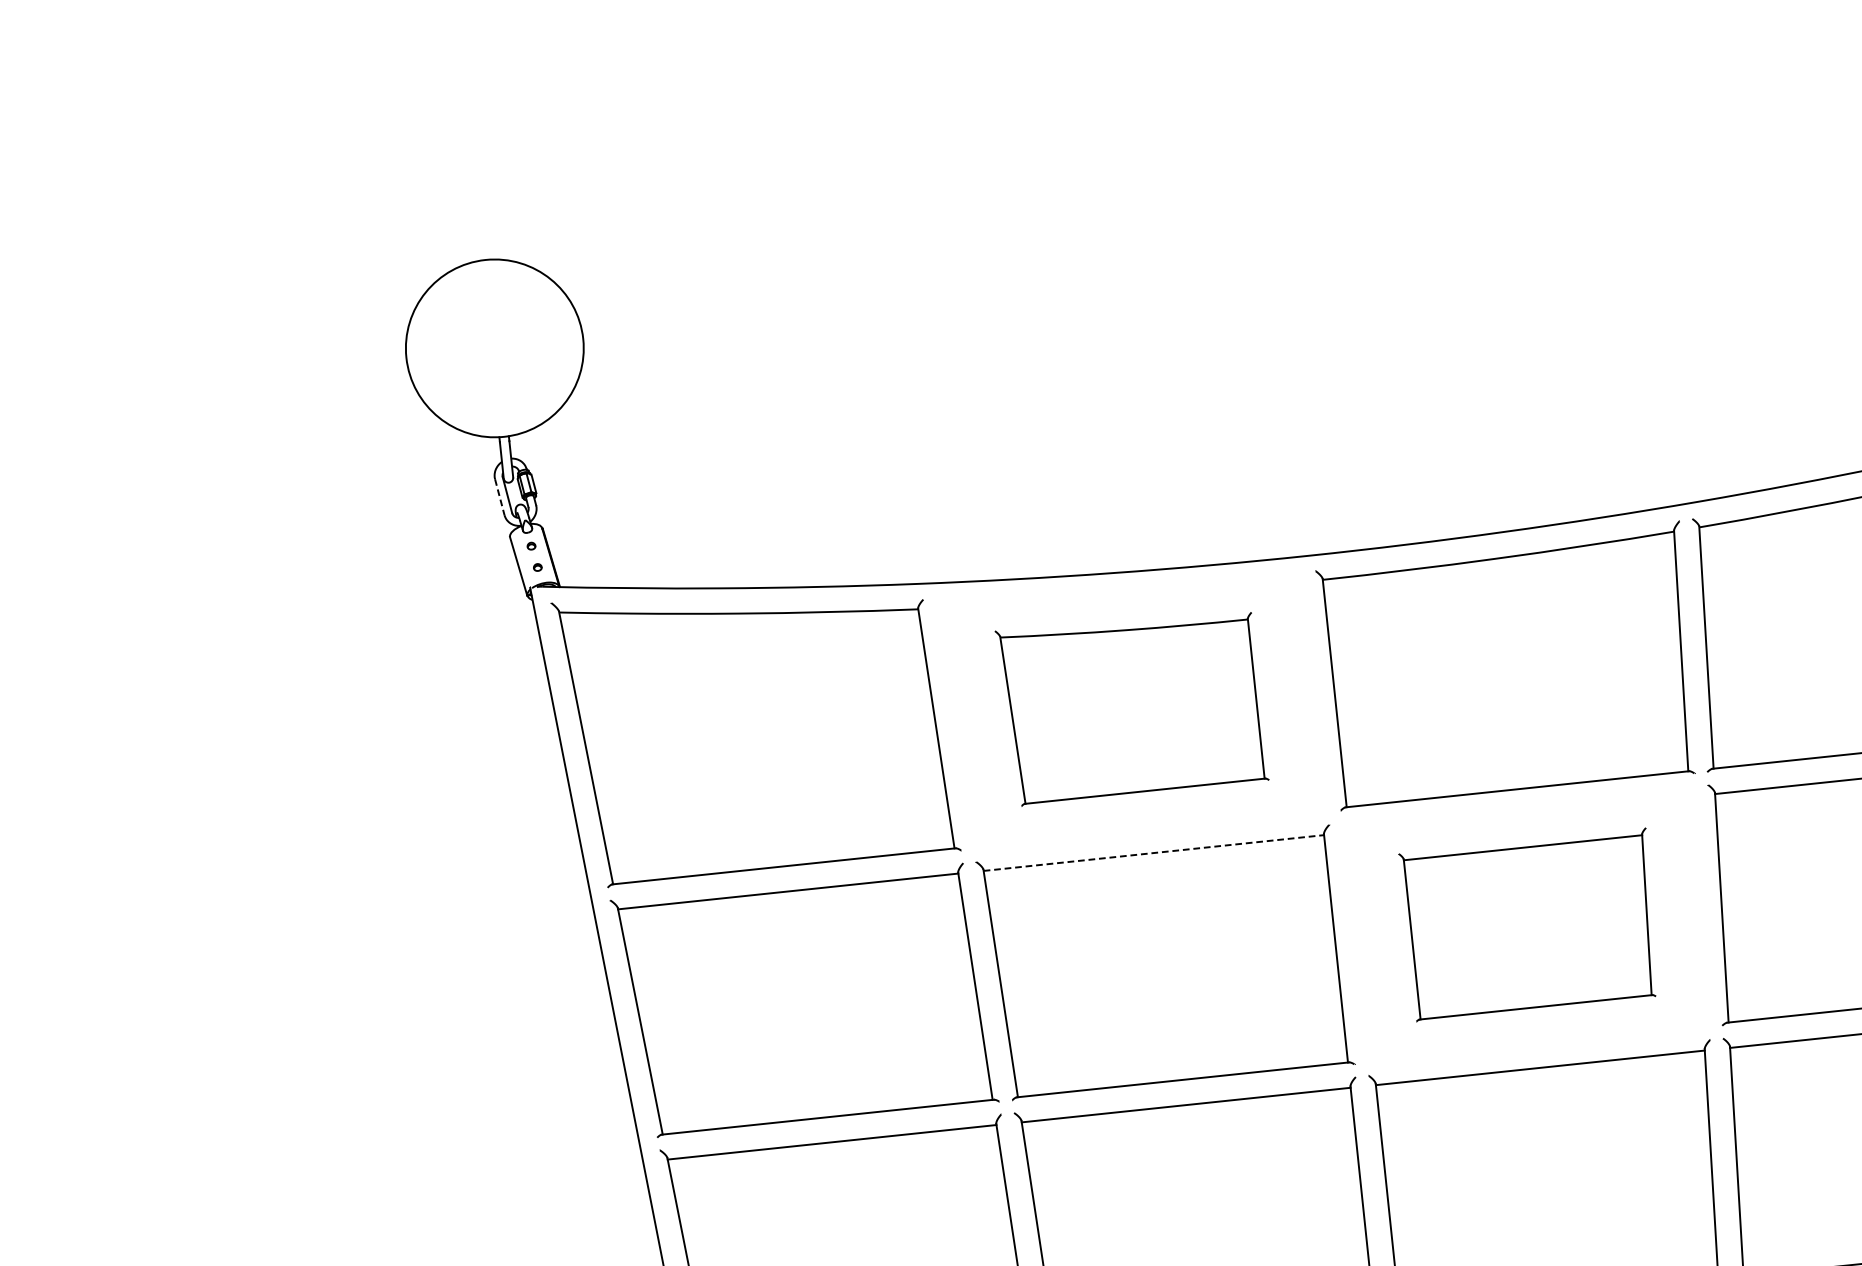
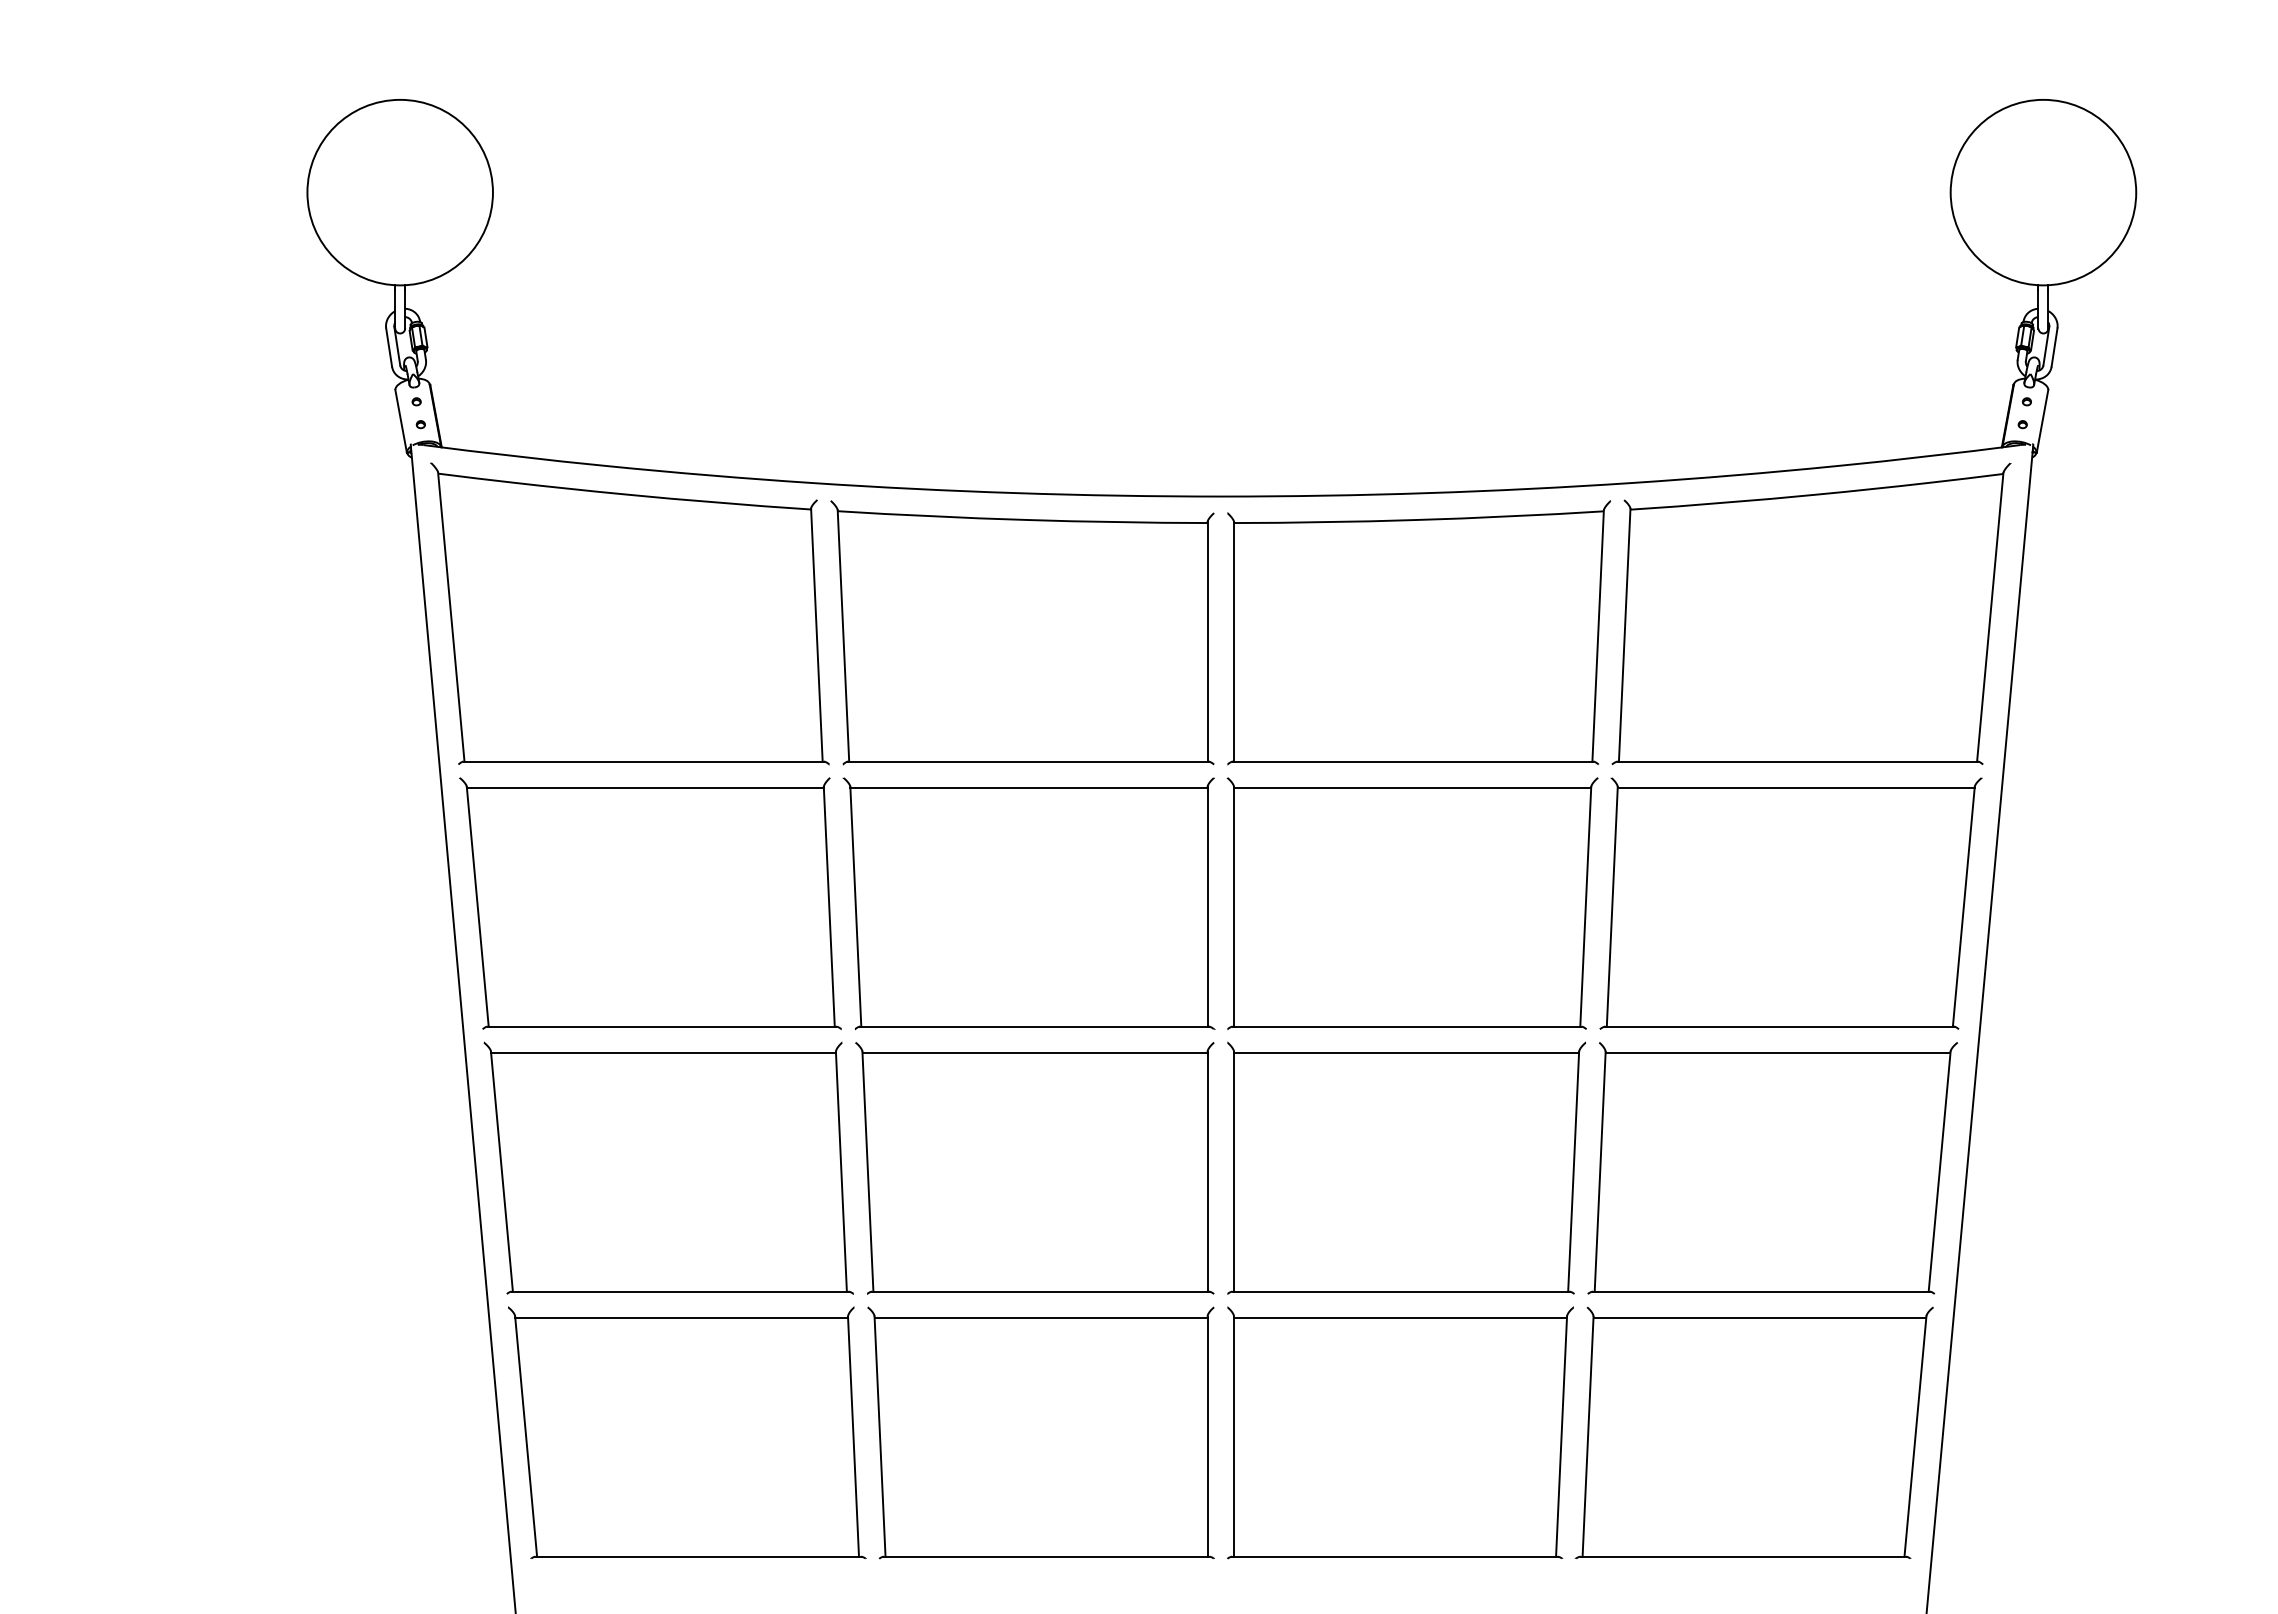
line: (500, 498) -> (389, 348), dashed -> solid
part: (1132, 705) -> (1022, 632), size x1.43
line: (1153, 853) -> (1028, 788), dashed -> solid
part: (1531, 924) -> (1412, 903), size x1.43

